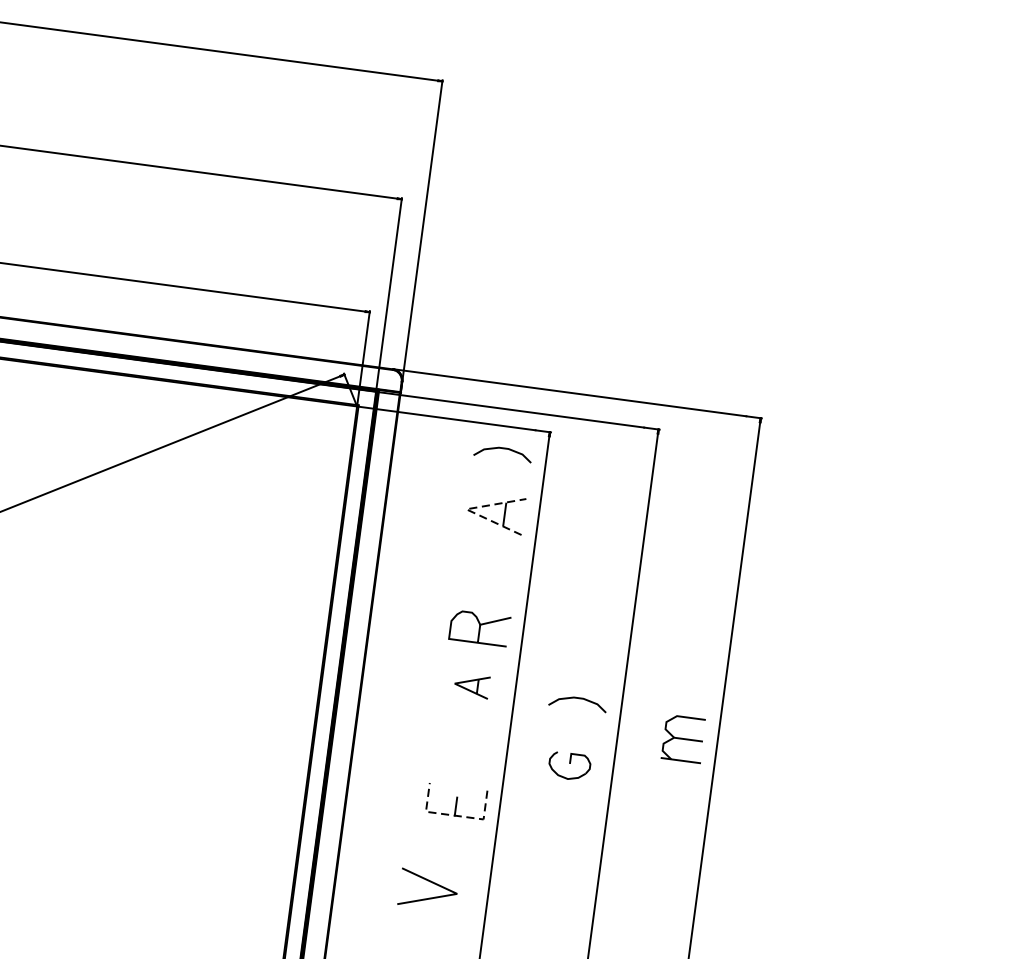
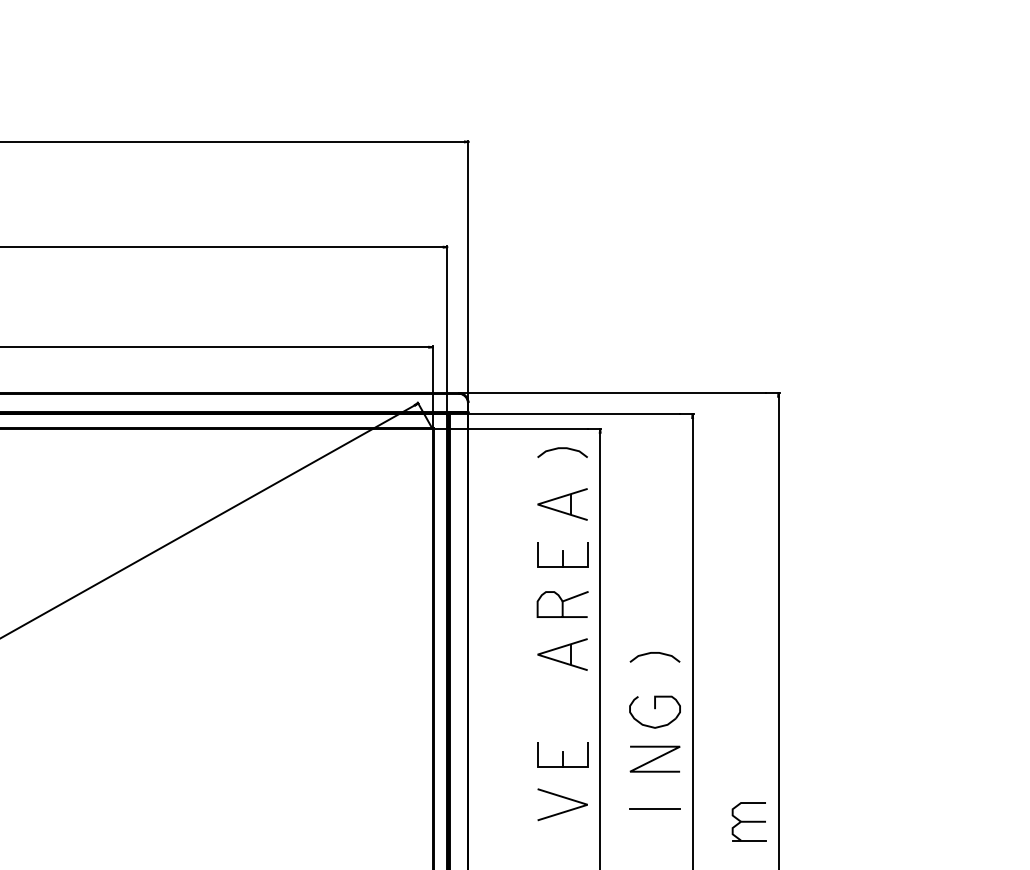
line: (466, 509) -> (537, 504), dashed -> solid
part: (487, 570) -> (562, 554), added
part: (471, 685) -> (562, 654), size x1.67
part: (682, 738) -> (748, 821), moved
part: (569, 765) -> (654, 711), size x1.43
line: (454, 815) -> (562, 767), dashed -> solid
line: (561, 819) -> (654, 758), added
line: (555, 878) -> (655, 809), added
line: (430, 882) -> (563, 798), moved

